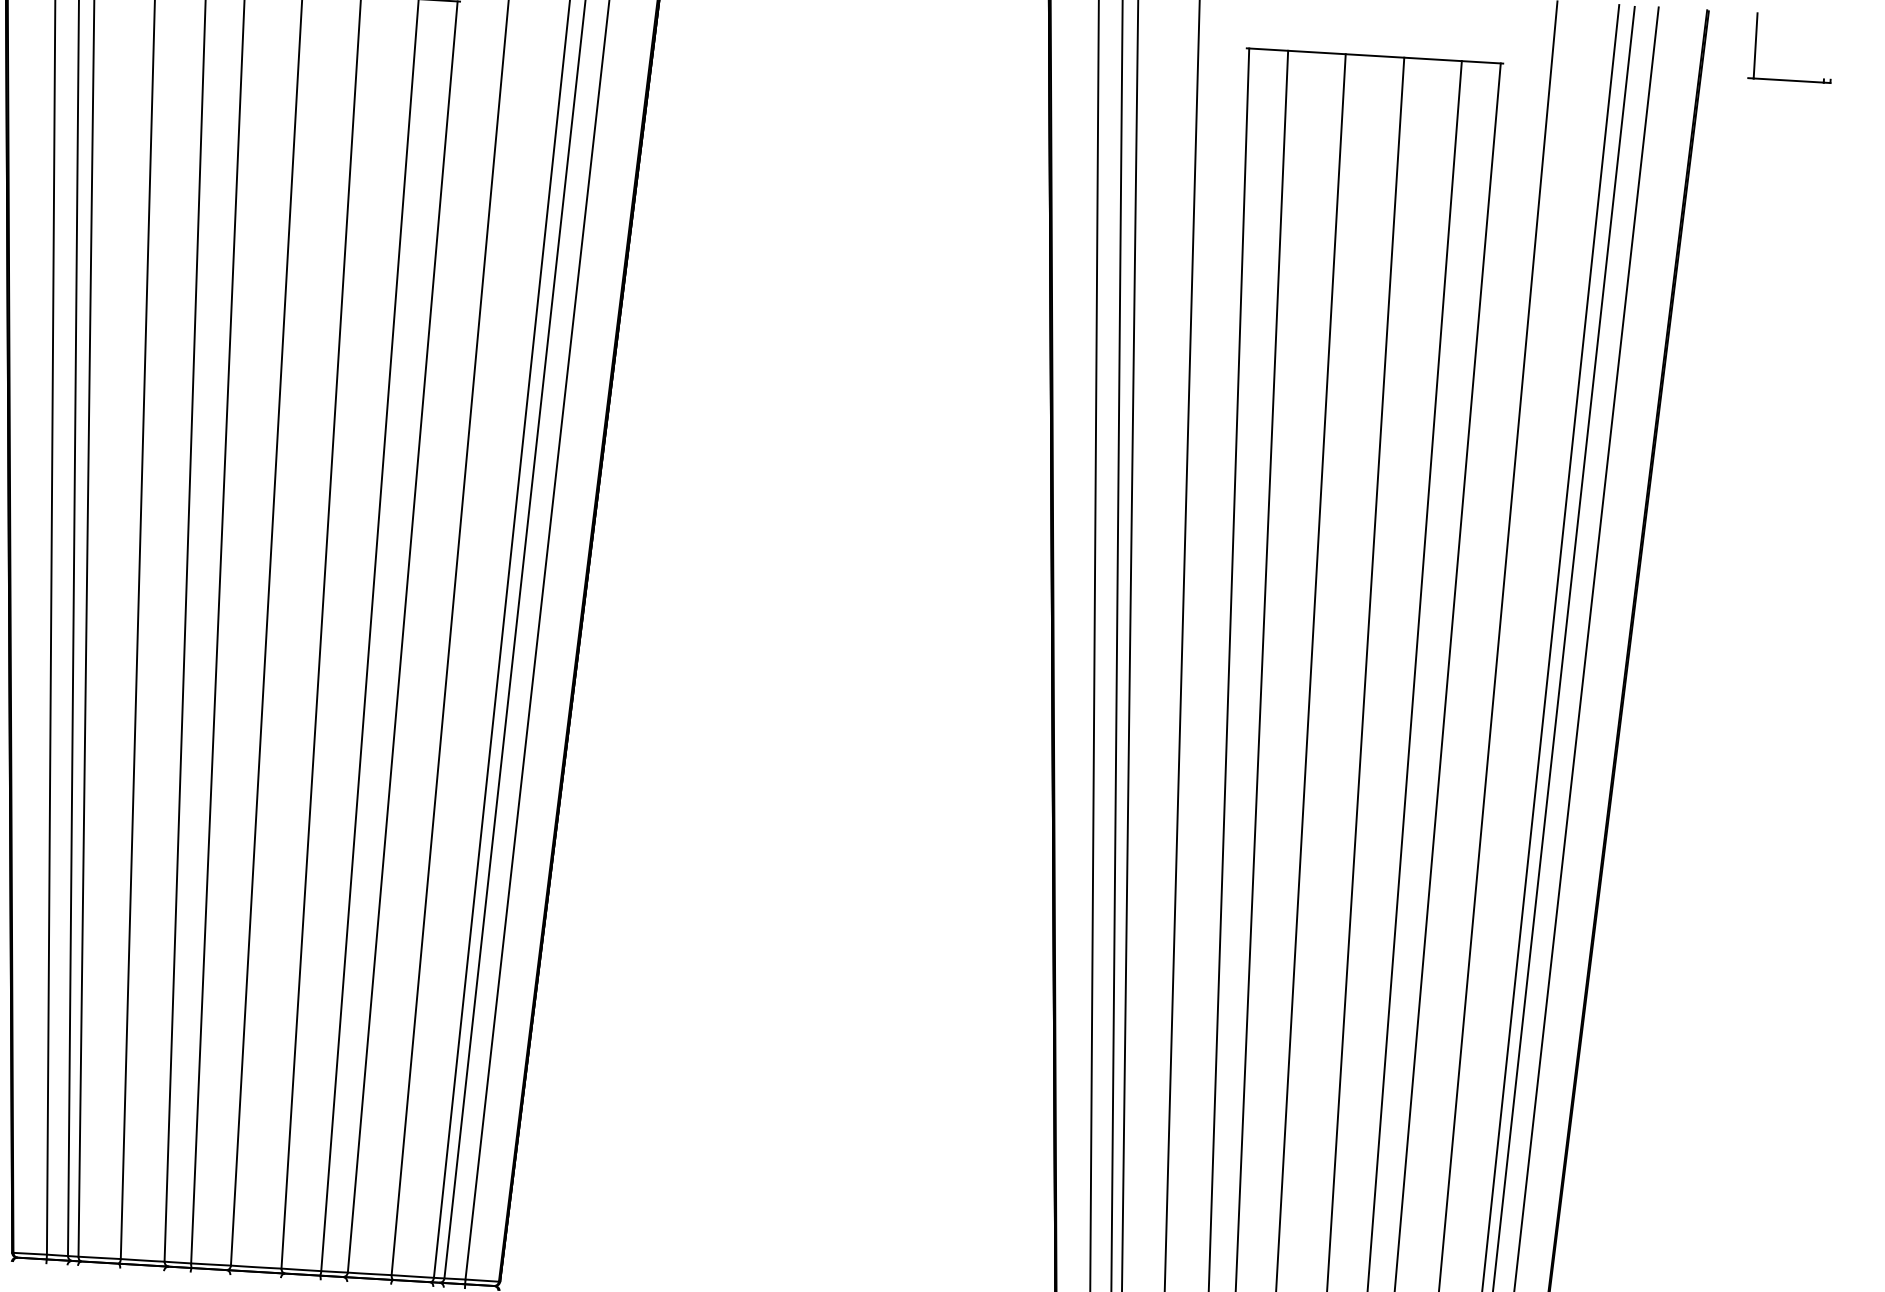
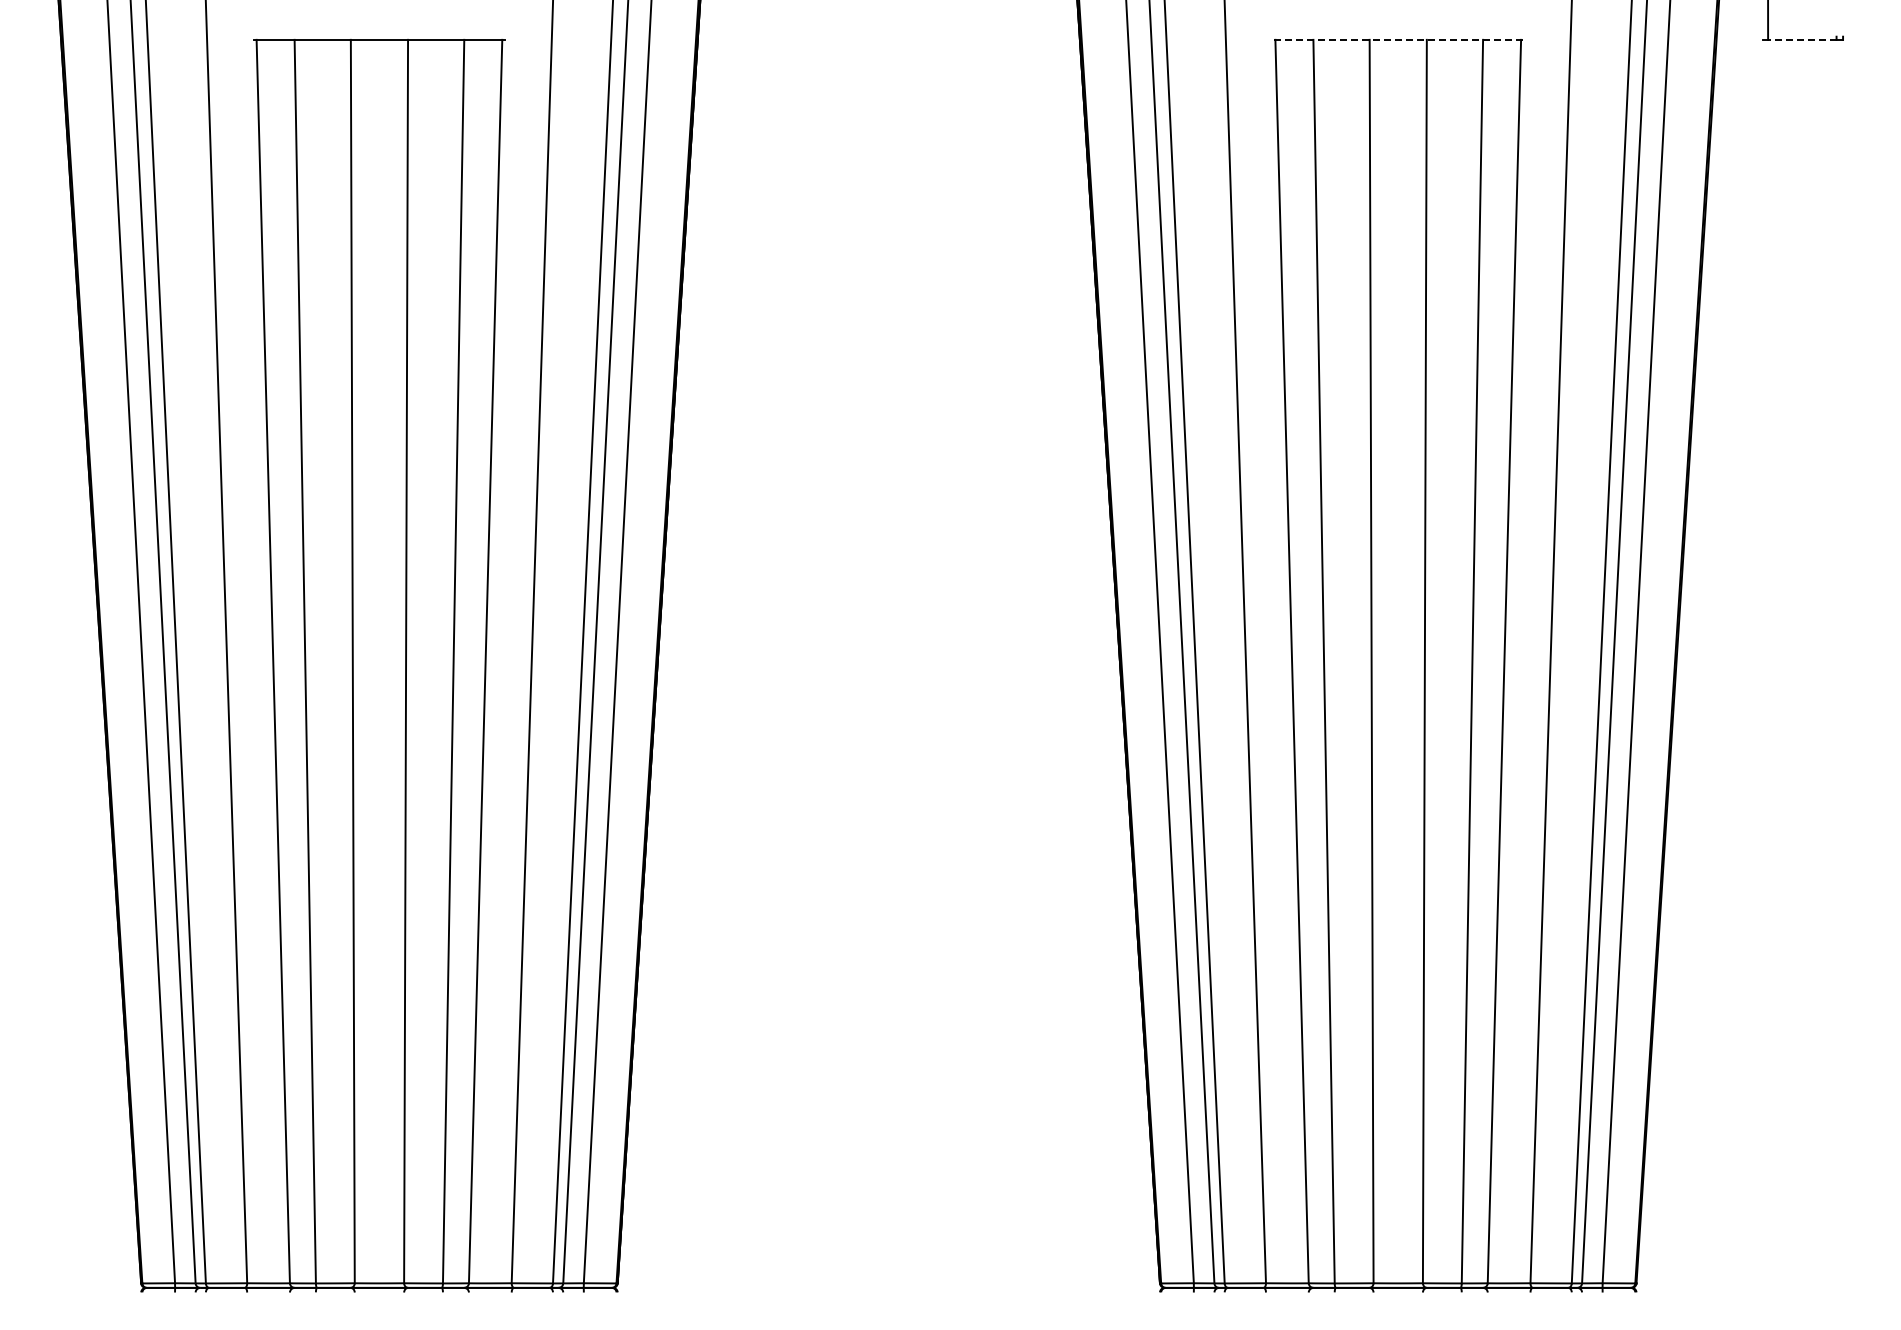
line: (1374, 55) -> (1397, 39), solid -> dashed
line: (1787, 80) -> (1801, 39), solid -> dashed

